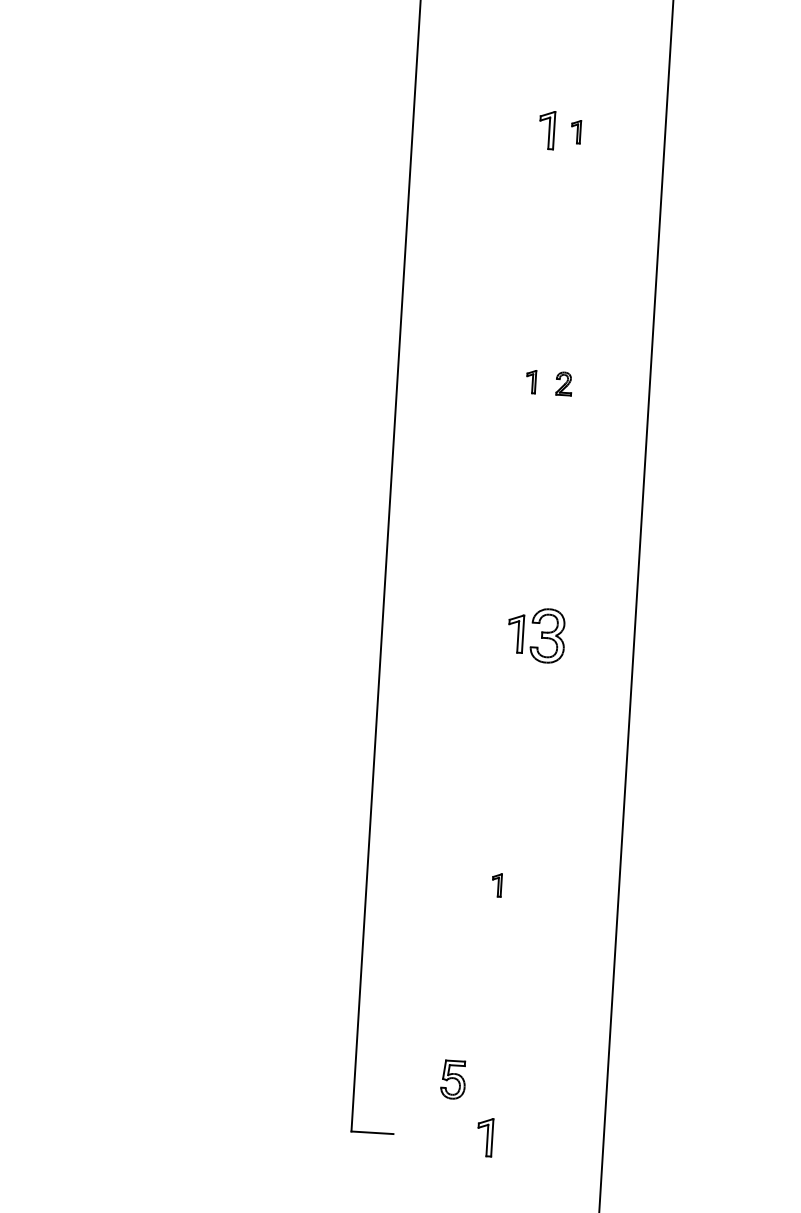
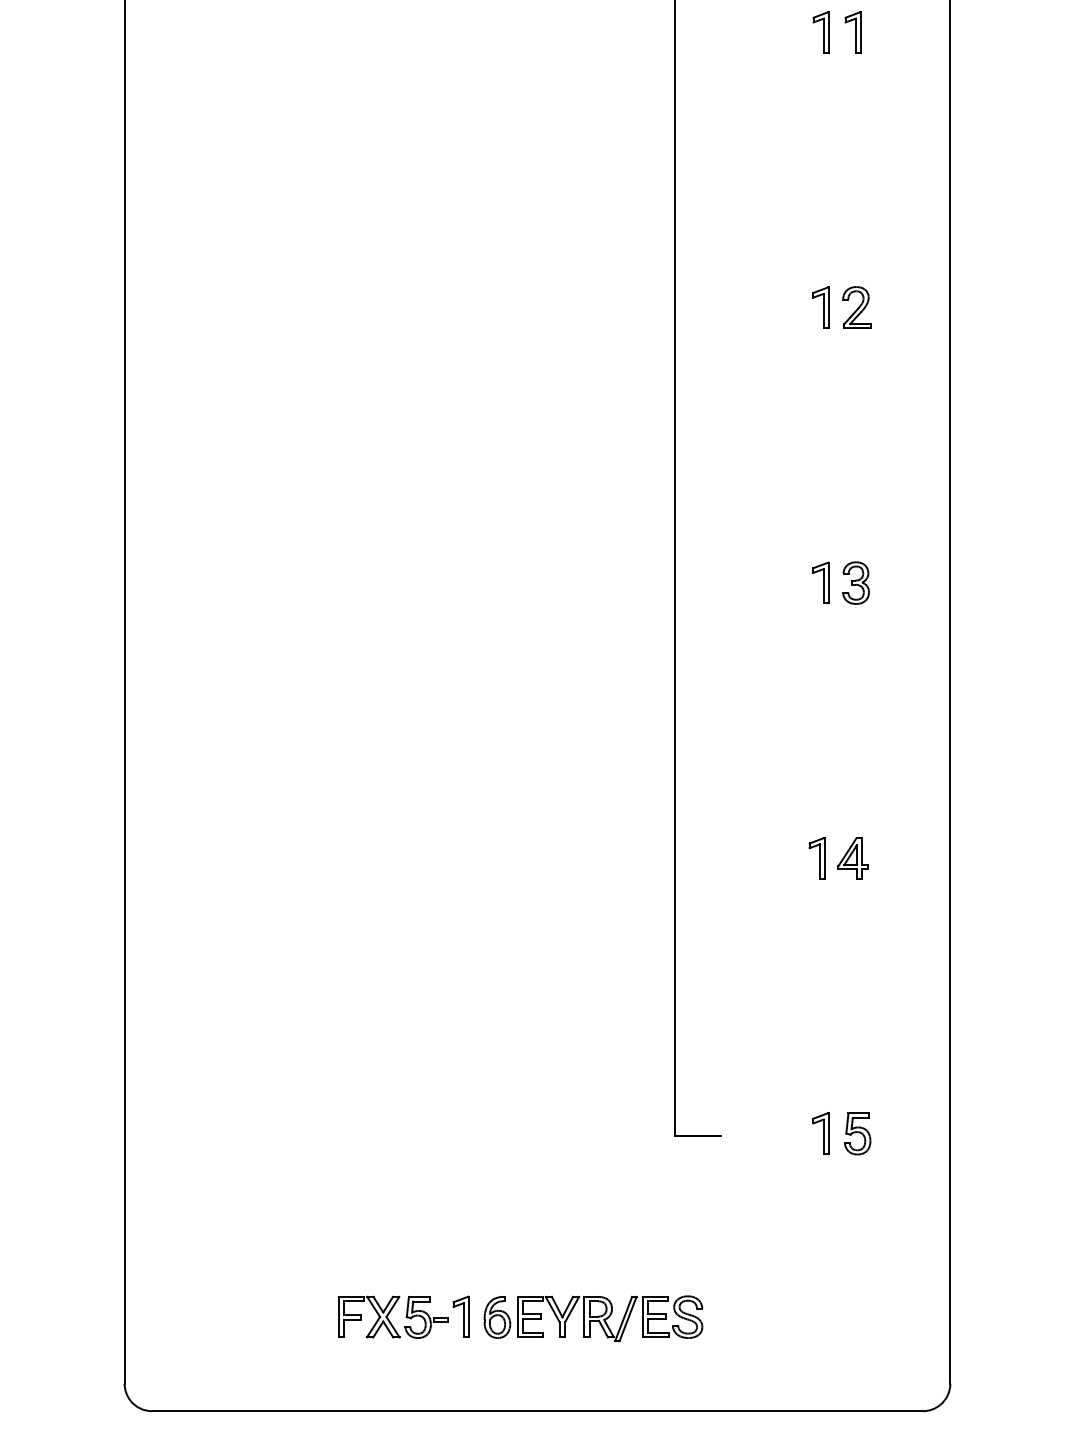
part: (575, 131) -> (852, 32), size x1.67
part: (530, 381) -> (820, 307), size x1.67
part: (563, 383) -> (856, 307), size x1.67
part: (547, 635) -> (855, 582), size x0.71
part: (496, 884) -> (816, 857), size x1.67
part: (529, 887) -> (852, 858), added
part: (453, 1079) -> (857, 1133), moved

